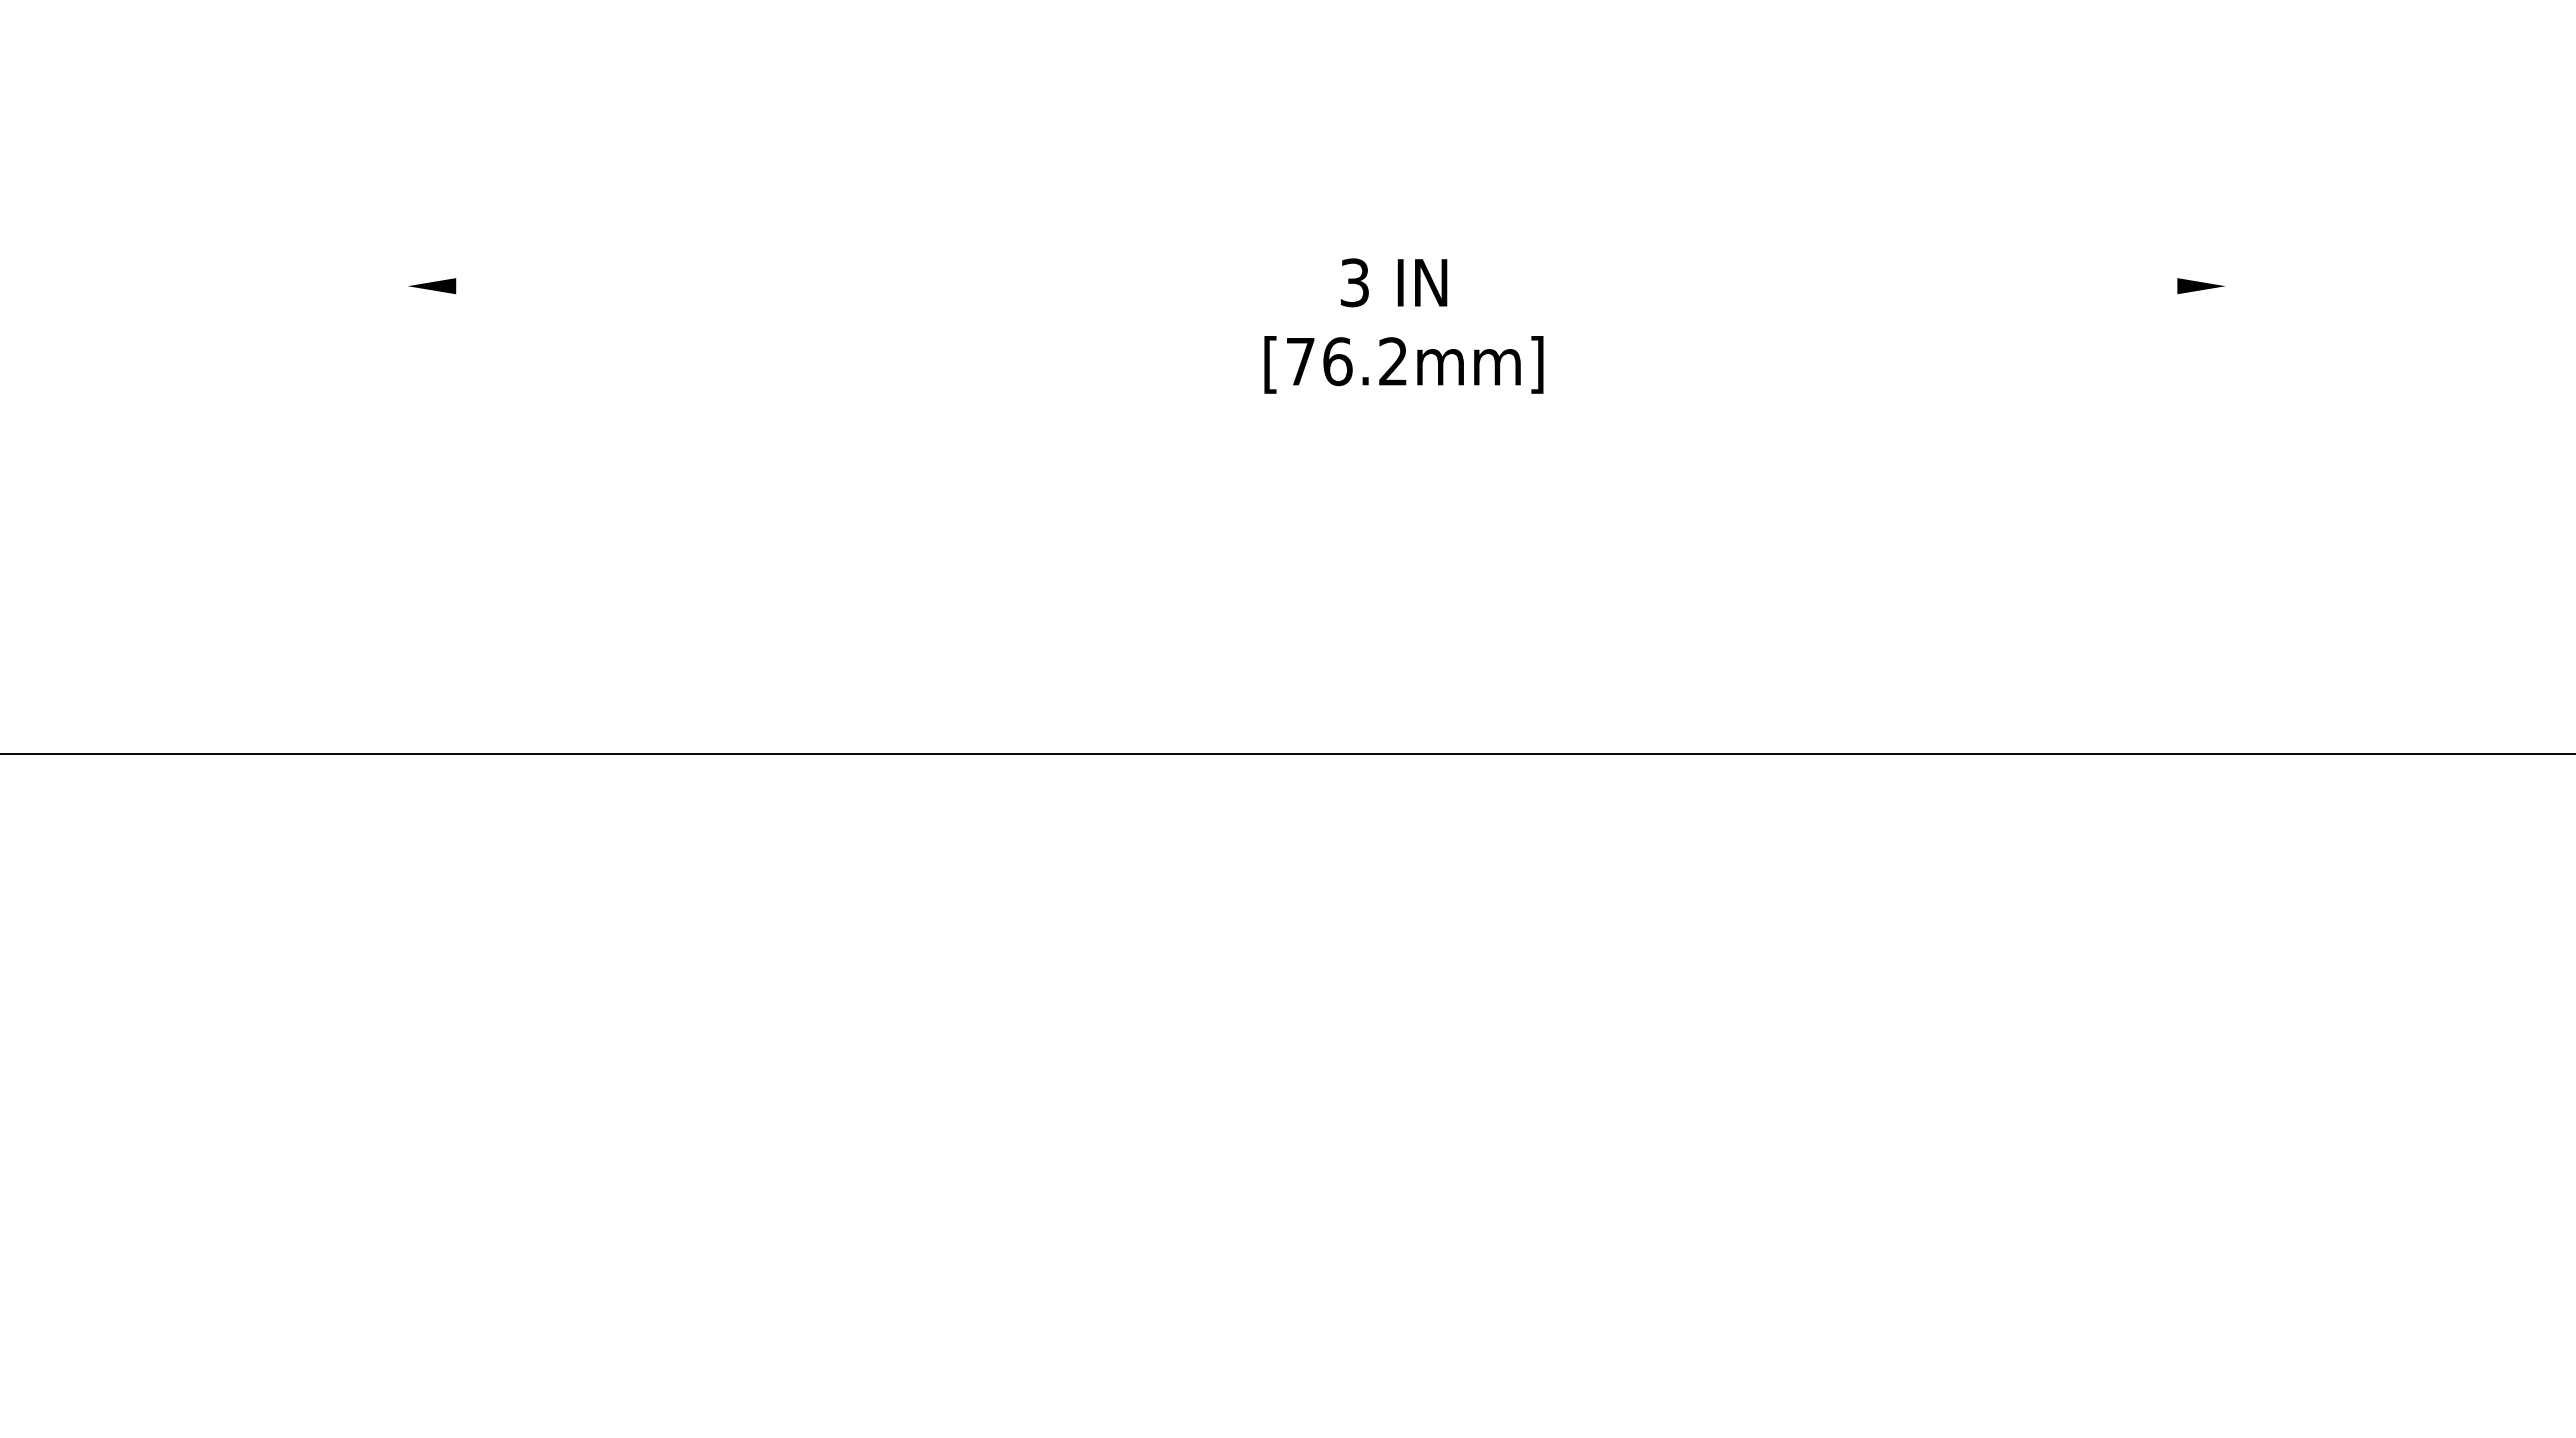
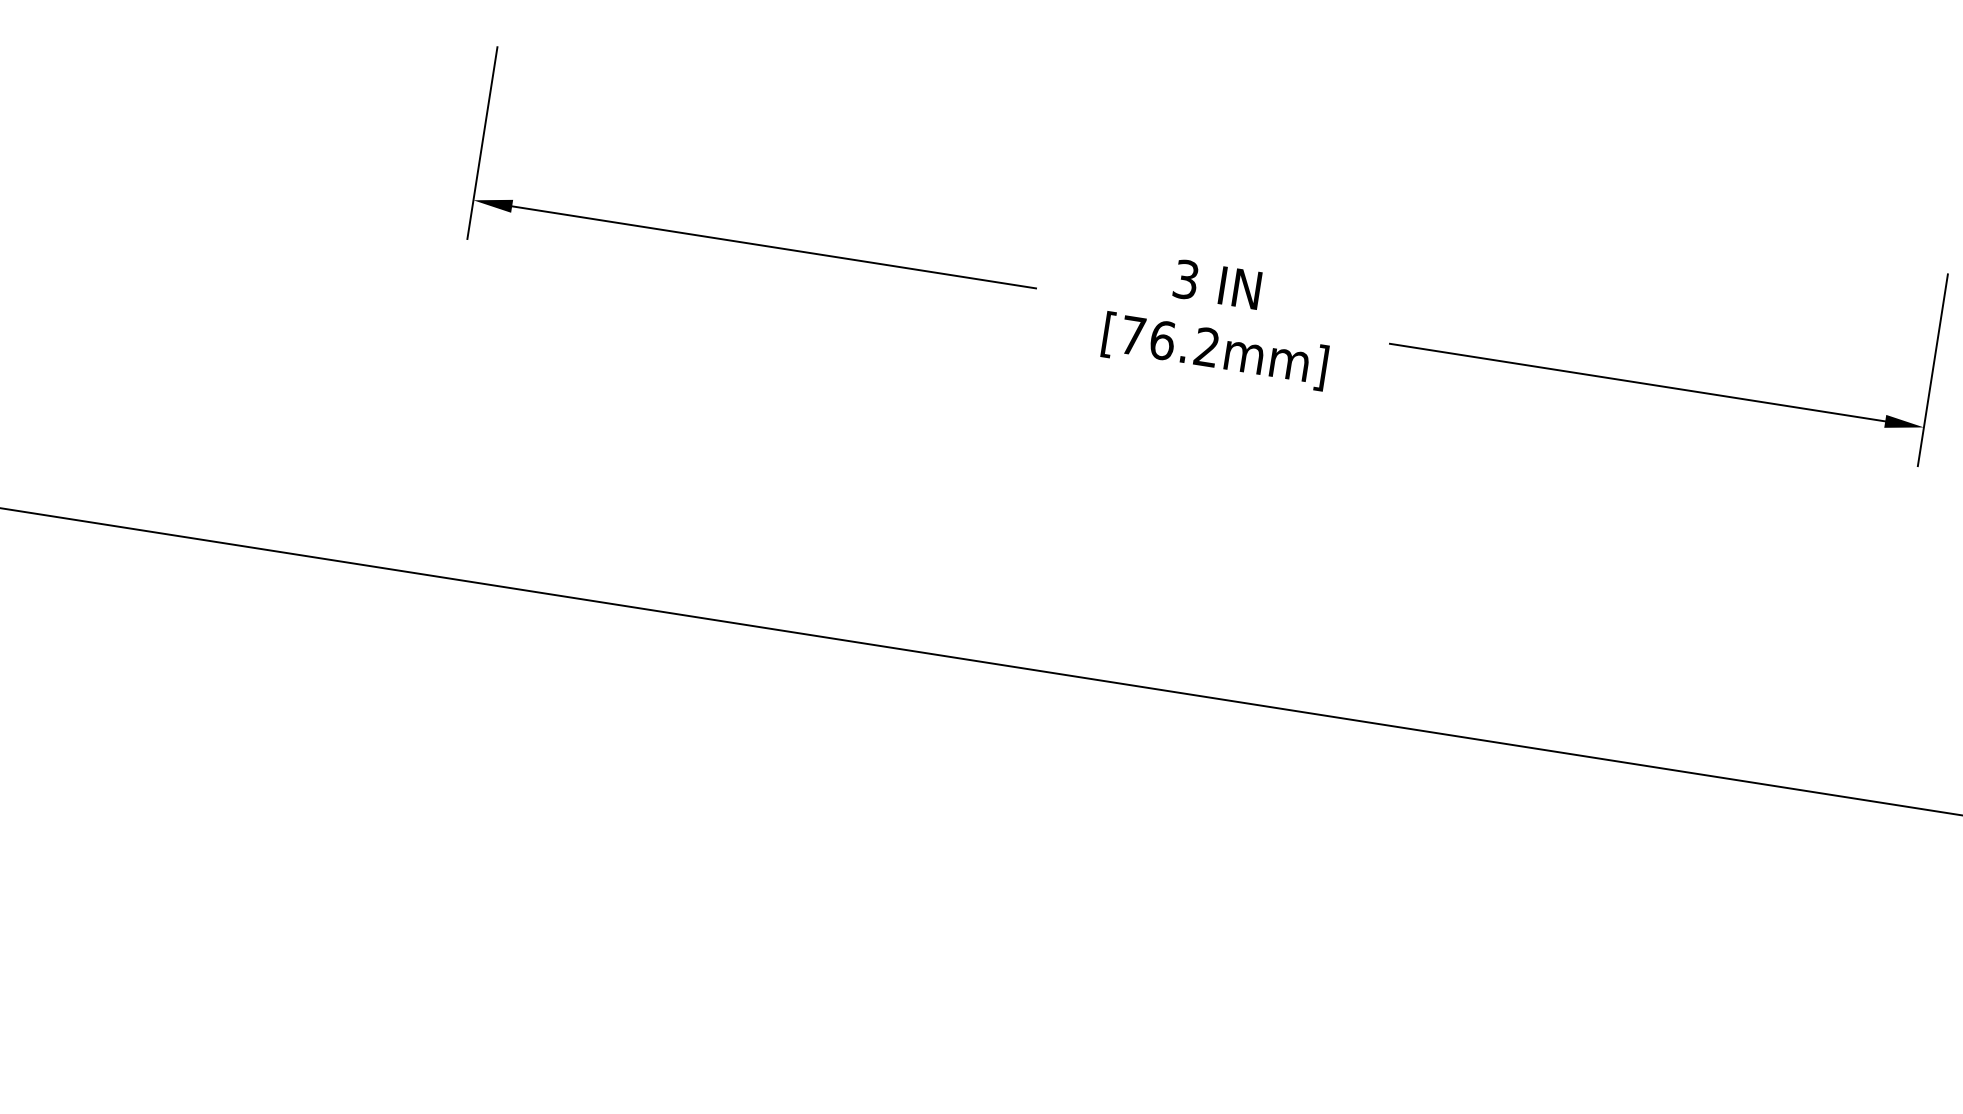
line: (407, 214) -> (482, 143), added
line: (2225, 214) -> (1932, 370), added
line: (784, 286) -> (774, 247), added
line: (1866, 286) -> (1637, 382), added
text: (1403, 325) -> (1219, 319), moved

